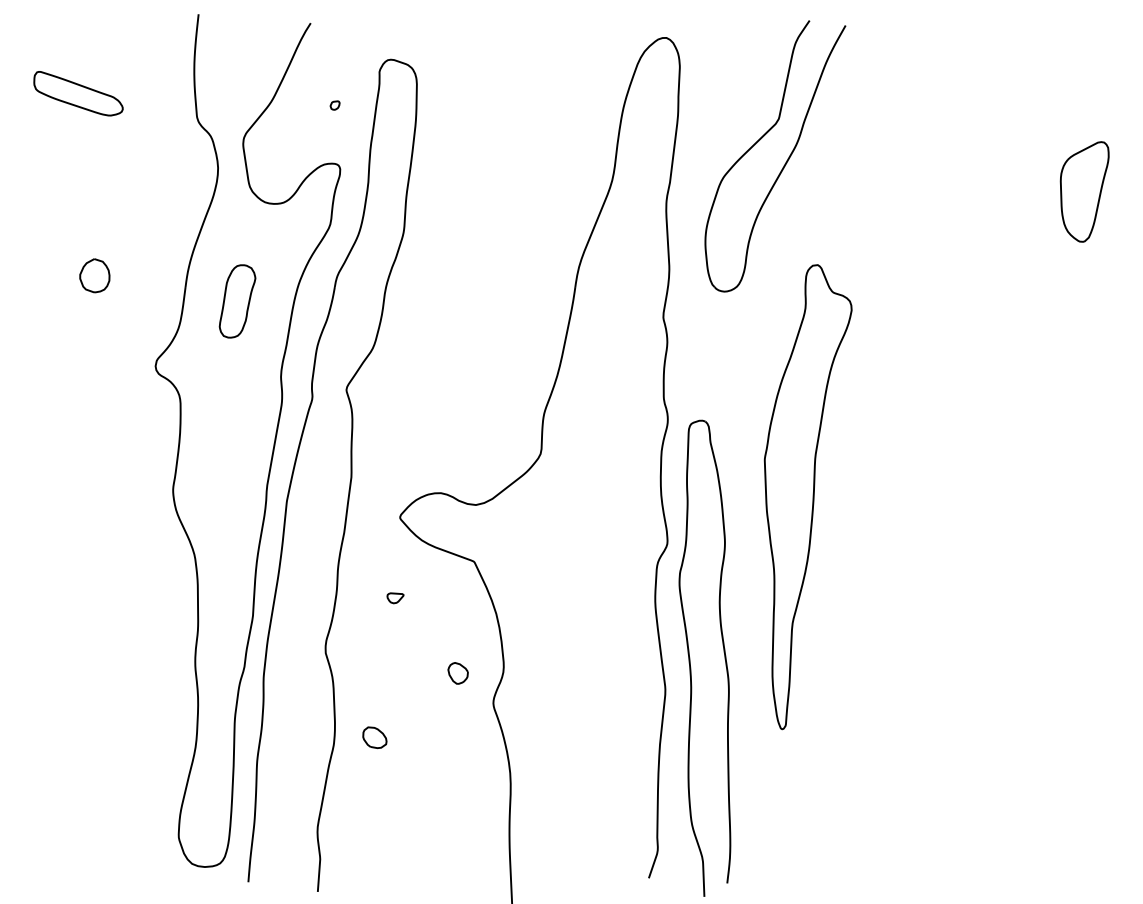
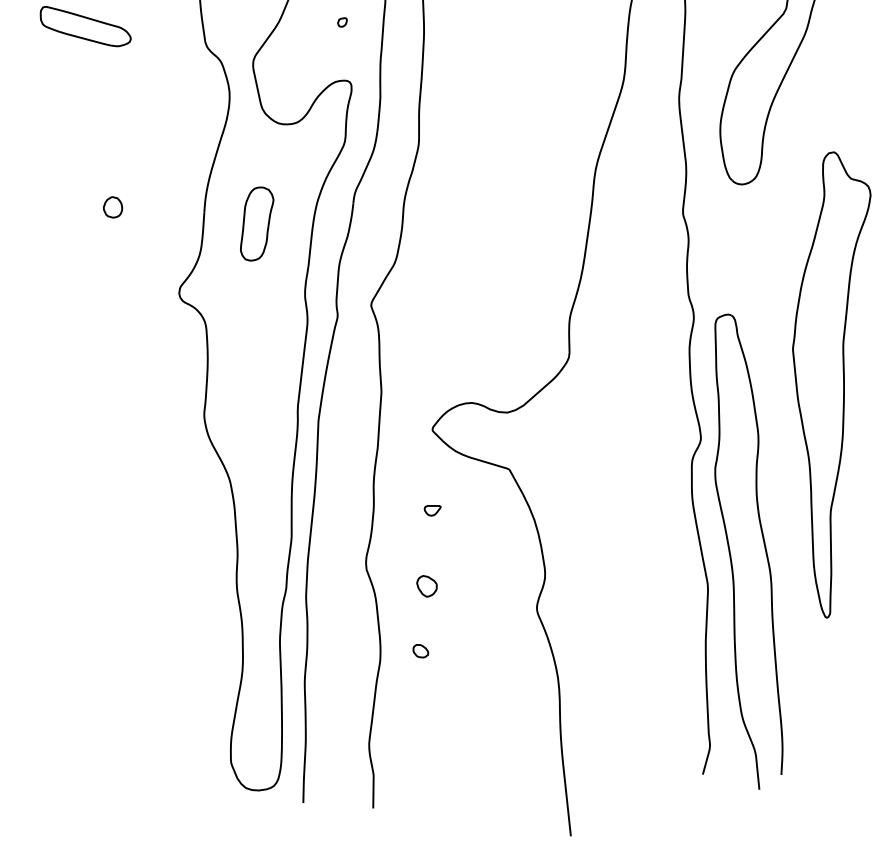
part: (94, 276) -> (112, 207), size x0.62
part: (457, 673) -> (426, 586), moved
part: (374, 737) -> (420, 650), size x0.62

